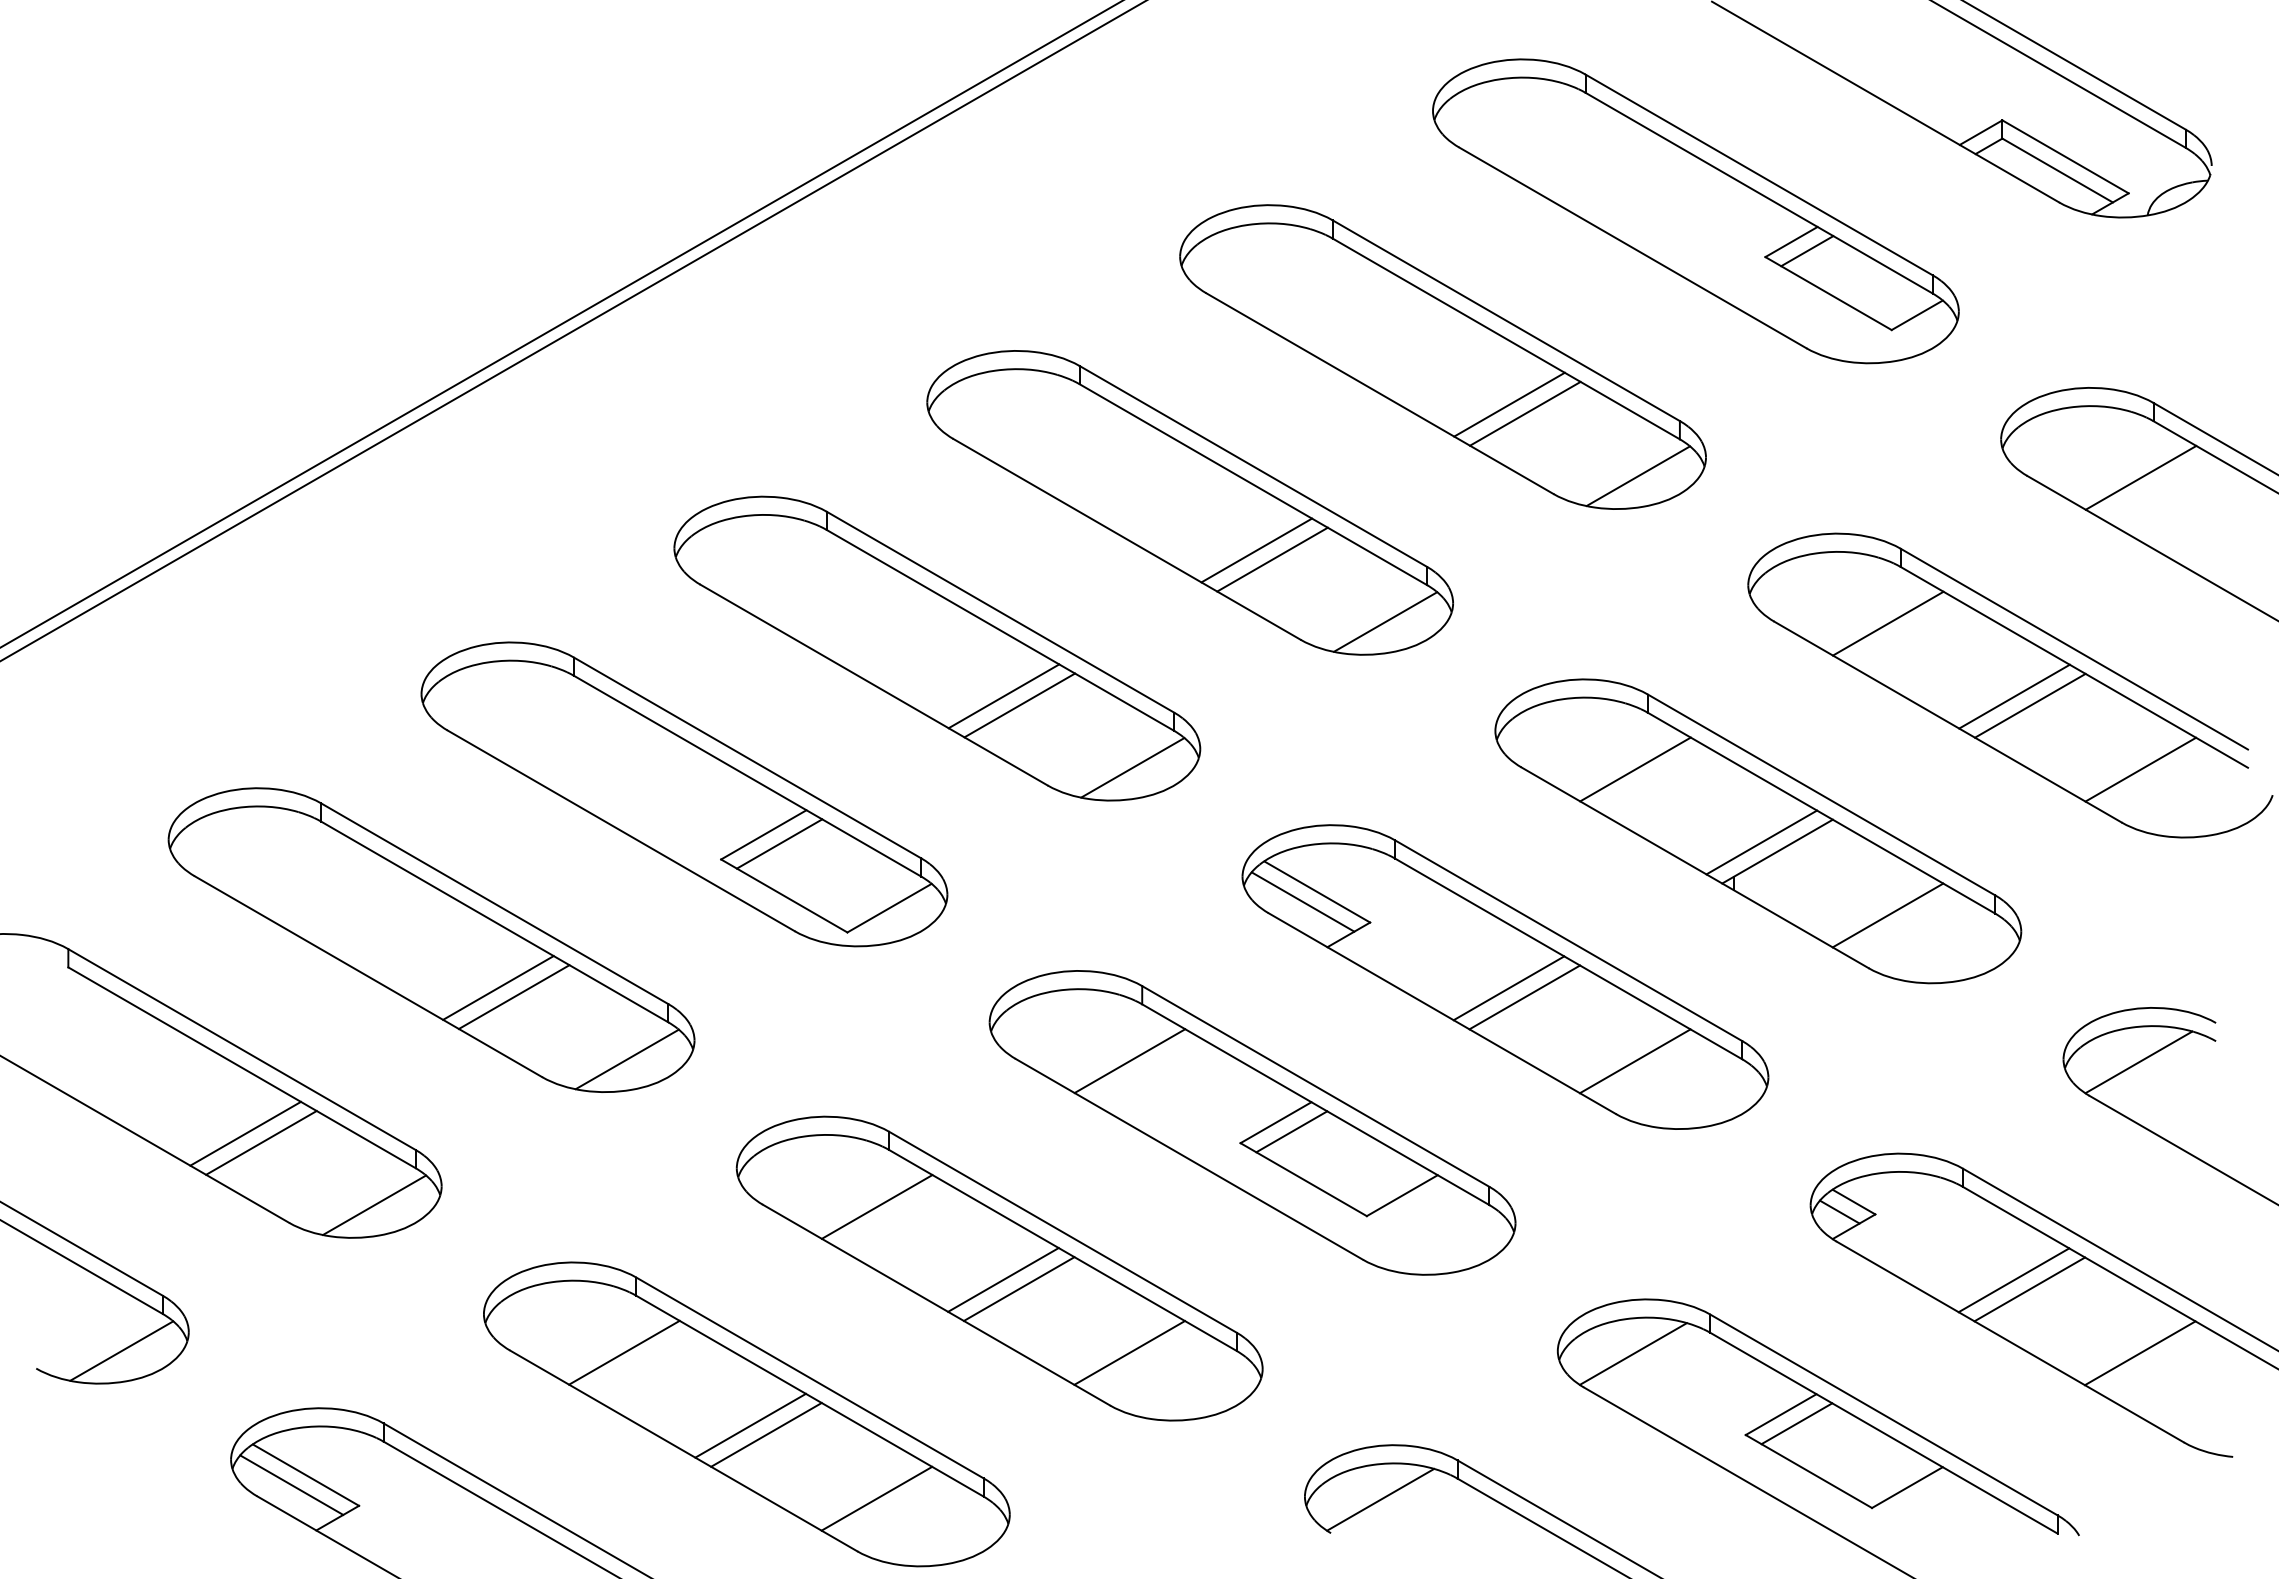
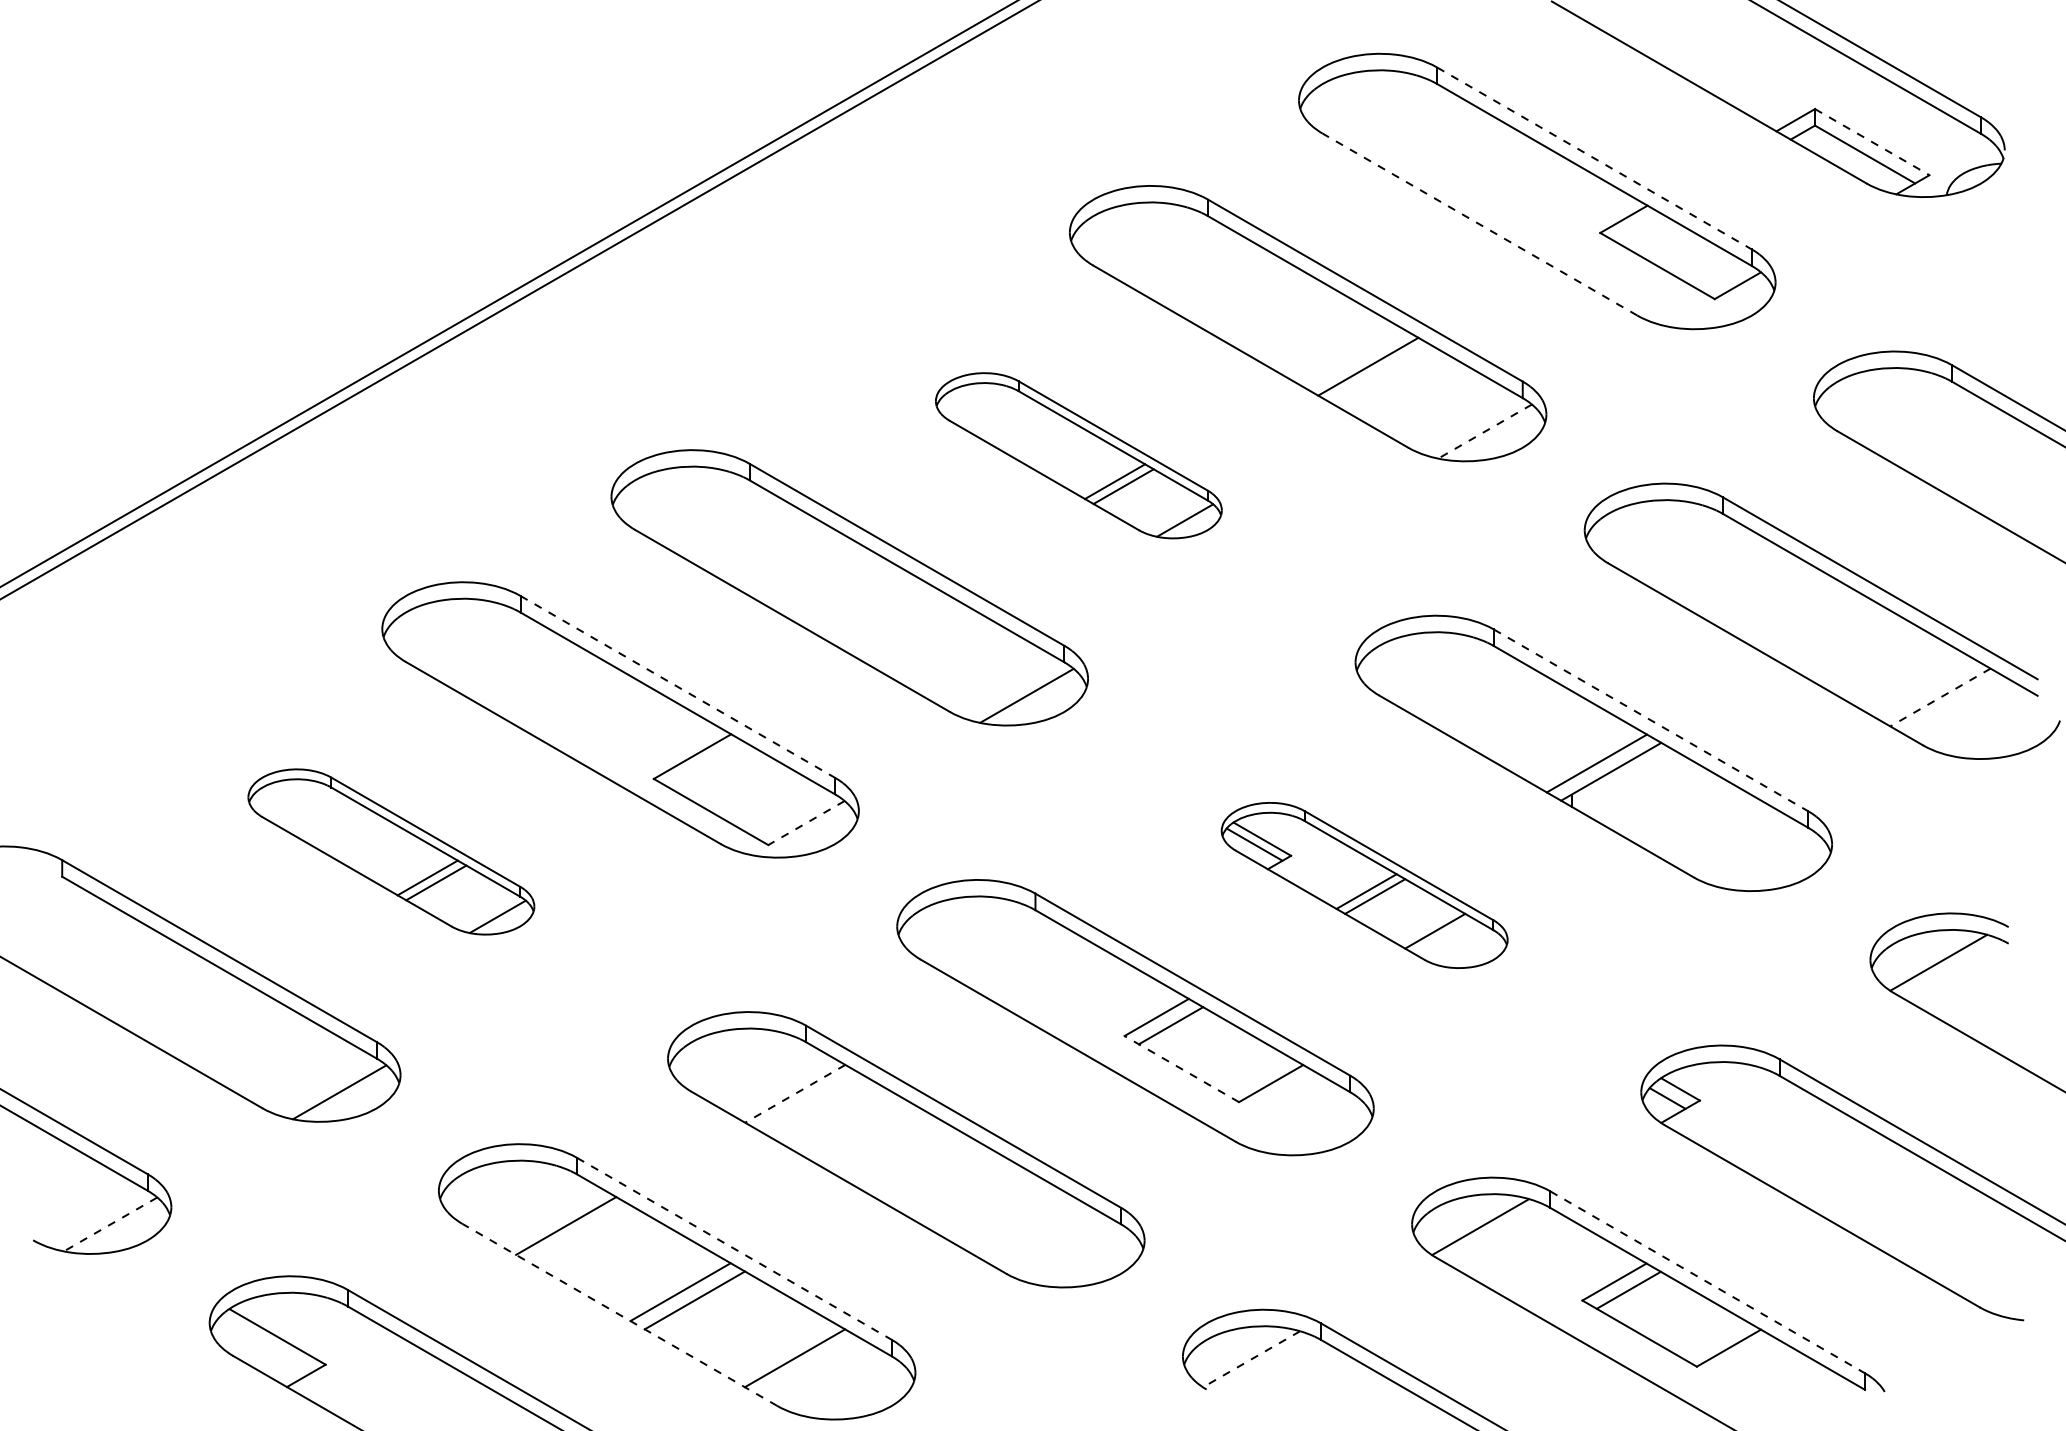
line: (2065, 156) -> (1872, 141), solid -> dashed
line: (1759, 174) -> (1594, 158), solid -> dashed
line: (1632, 247) -> (1479, 224), solid -> dashed
line: (1807, 251) -> (1638, 227), removed
line: (1525, 413) -> (1382, 374), removed
line: (1638, 476) -> (1485, 431), solid -> dashed
line: (2140, 477) -> (1940, 432), removed
part: (1189, 502) -> (1078, 455), size x0.6
line: (1887, 623) -> (1710, 565), removed
line: (1003, 696) -> (909, 631), removed
line: (2014, 696) -> (1826, 631), removed
line: (1019, 705) -> (924, 639), removed
line: (2030, 705) -> (1840, 639), removed
line: (747, 758) -> (677, 687), solid -> dashed
line: (1635, 769) -> (1482, 697), removed
line: (2140, 769) -> (1940, 697), solid -> dashed
line: (1821, 794) -> (1651, 720), solid -> dashed
line: (779, 843) -> (706, 764), removed
line: (889, 908) -> (806, 823), solid -> dashed
line: (1887, 915) -> (1710, 829), removed
part: (431, 939) -> (391, 851), size x0.6
part: (1505, 976) -> (1364, 884), size x0.6
line: (1129, 1061) -> (1023, 962), removed
line: (245, 1133) -> (222, 1027), removed
line: (261, 1142) -> (237, 1035), removed
line: (1303, 1179) -> (1181, 1068), solid -> dashed
line: (877, 1206) -> (795, 1093), solid -> dashed
line: (1003, 1279) -> (909, 1159), removed
line: (2013, 1280) -> (1825, 1160), removed
line: (1018, 1288) -> (923, 1167), removed
line: (2029, 1289) -> (1839, 1168), removed
line: (121, 1351) -> (110, 1224), solid -> dashed
line: (1129, 1352) -> (1023, 1225), removed
line: (2139, 1353) -> (1939, 1226), removed
line: (810, 1378) -> (734, 1249), solid -> dashed
line: (1883, 1414) -> (1707, 1281), solid -> dashed
line: (683, 1450) -> (619, 1314), solid -> dashed
line: (291, 1484) -> (264, 1345), removed
line: (1380, 1499) -> (1251, 1358), solid -> dashed

